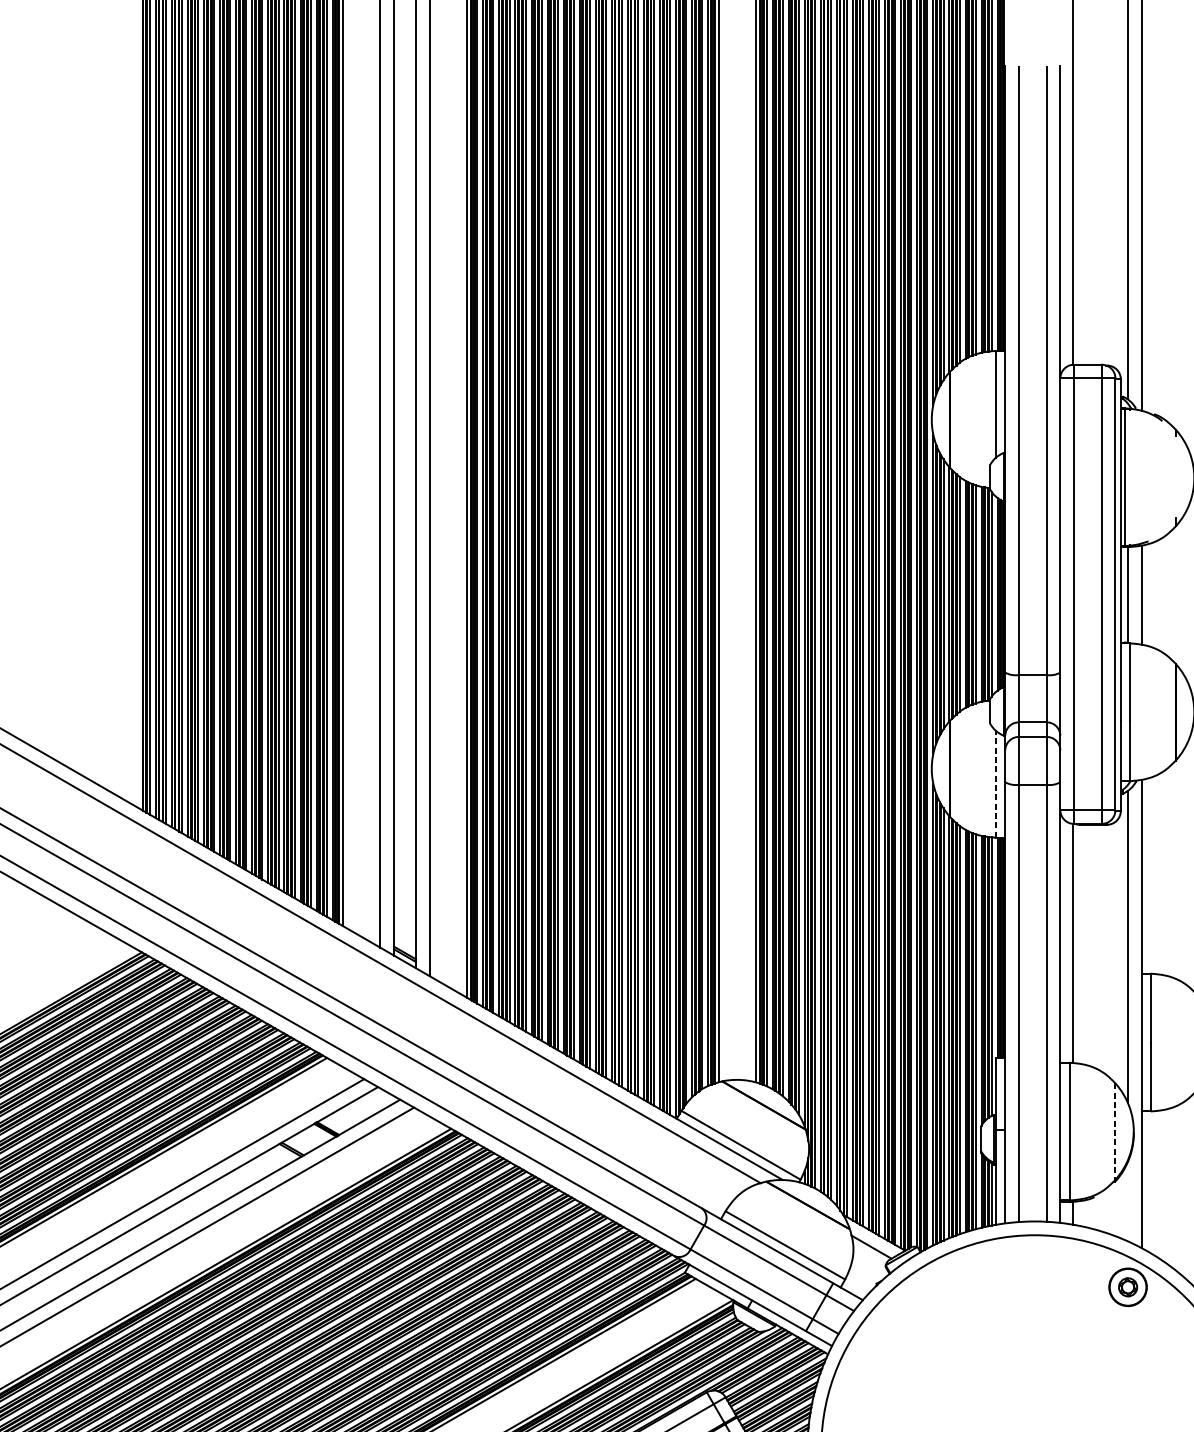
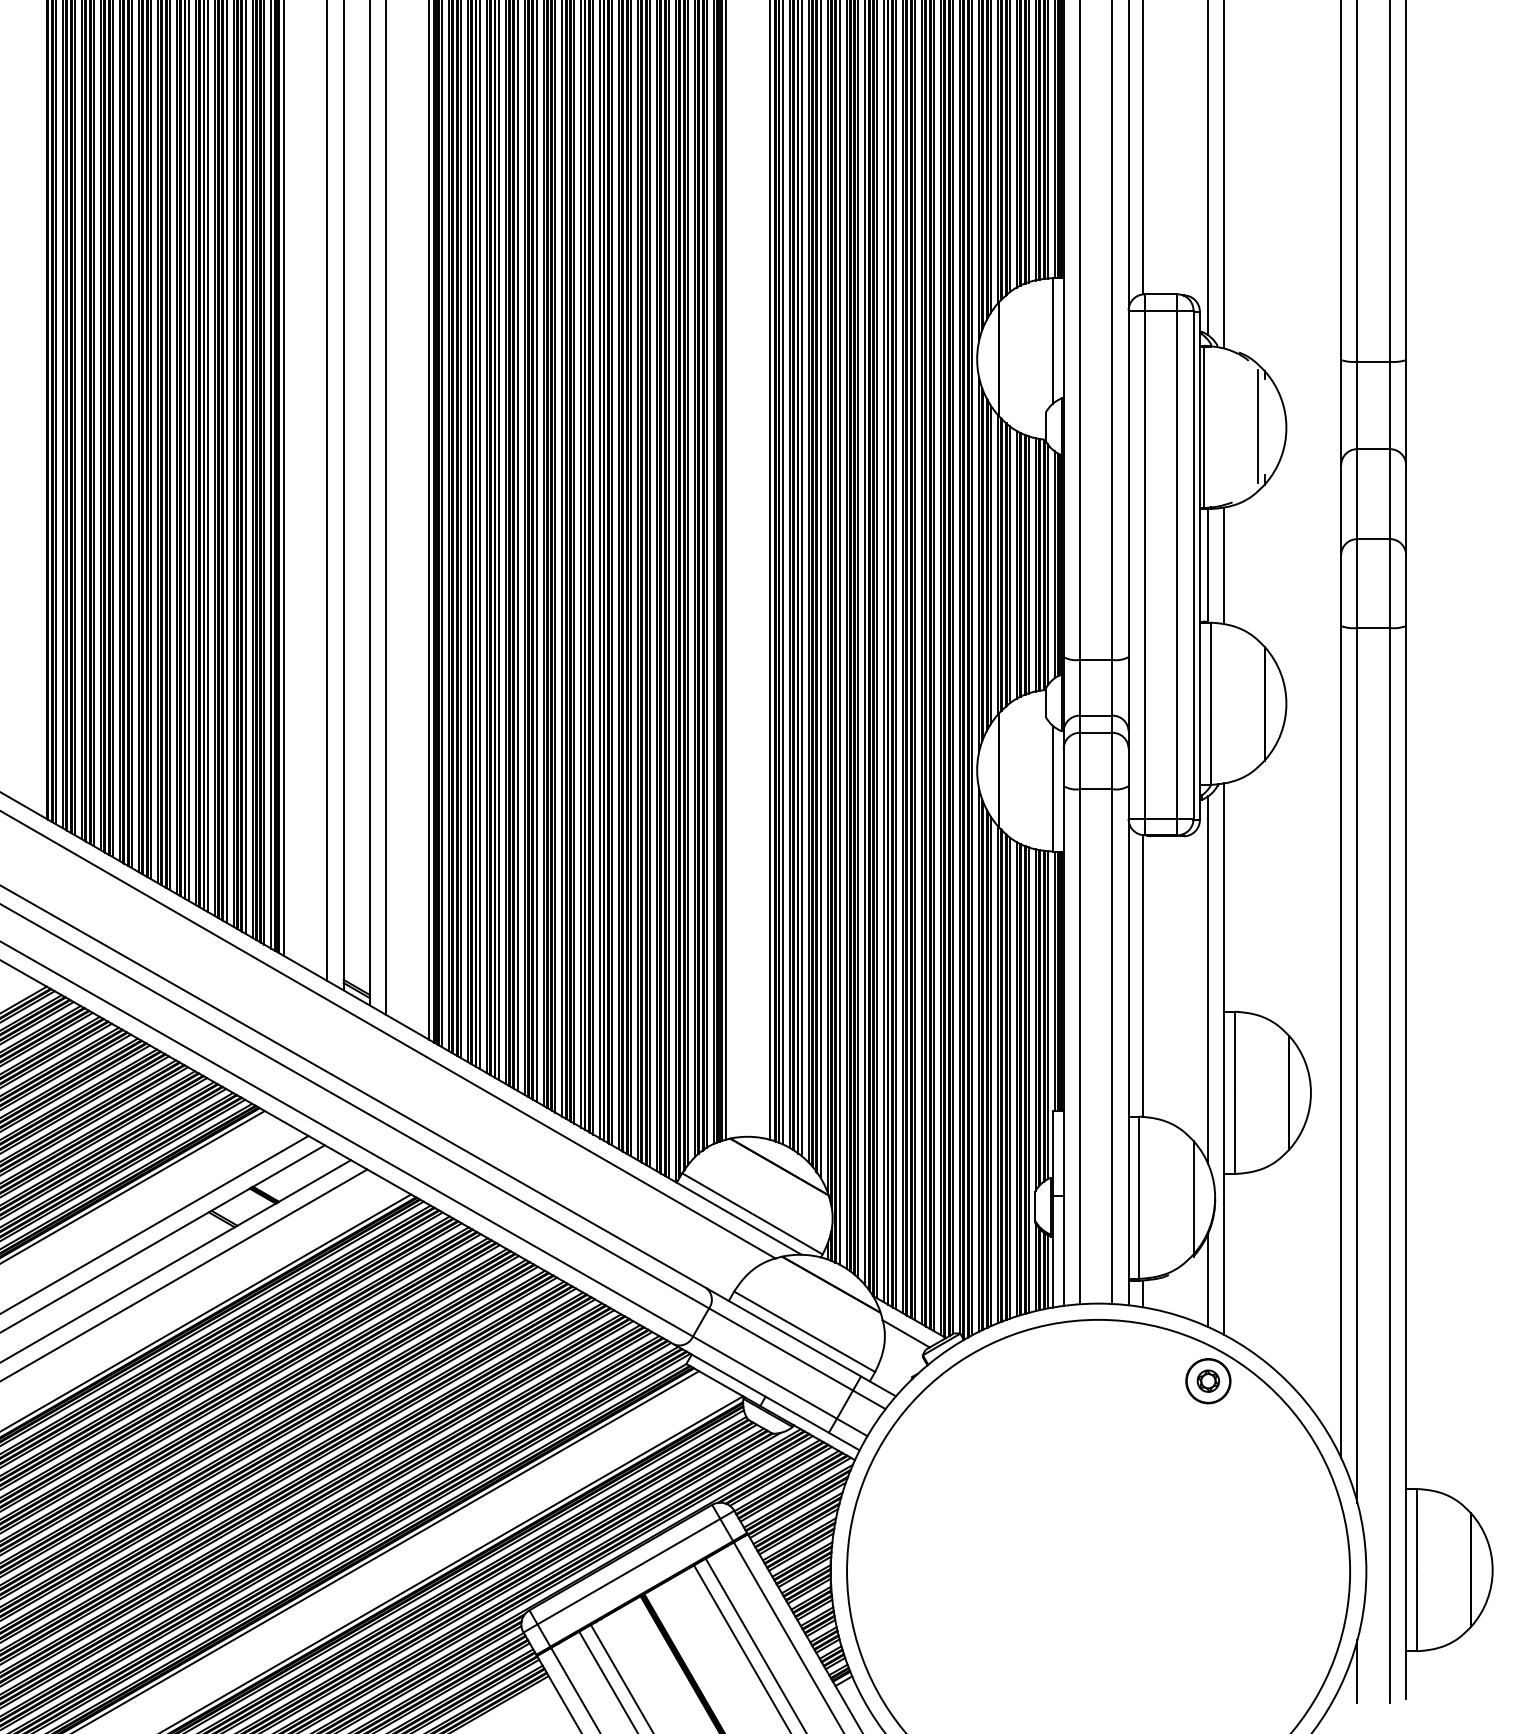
line: (1170, 476) -> (1258, 426), added
line: (995, 784) -> (1052, 788), dashed -> solid
line: (1115, 1131) -> (1193, 1197), dashed -> solid
line: (1128, 1201) -> (1208, 1280), added

